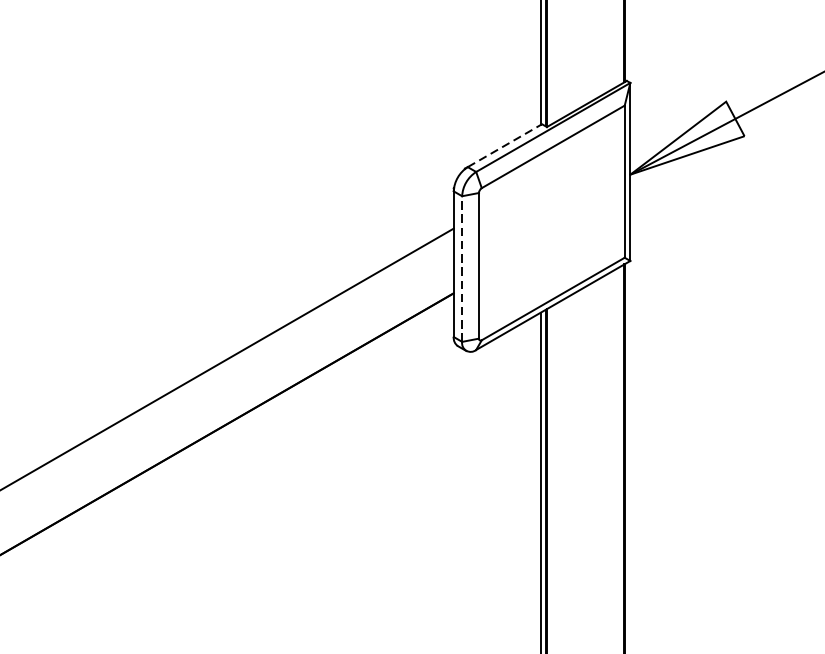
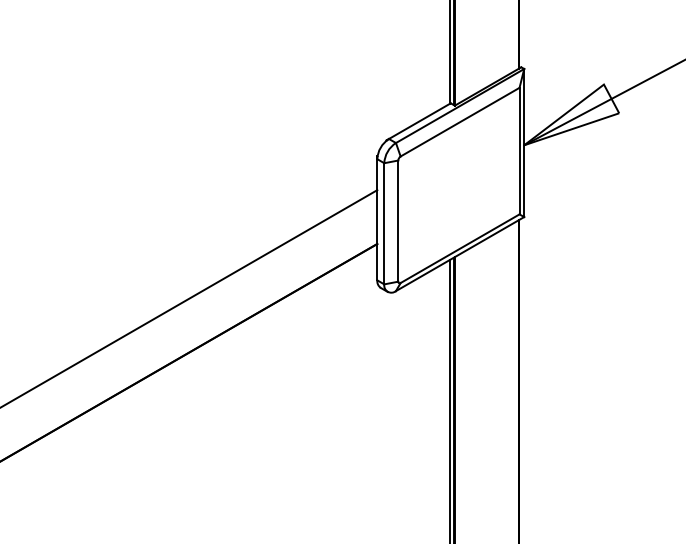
line: (504, 146) -> (419, 121), dashed -> solid
line: (462, 268) -> (384, 223), dashed -> solid

